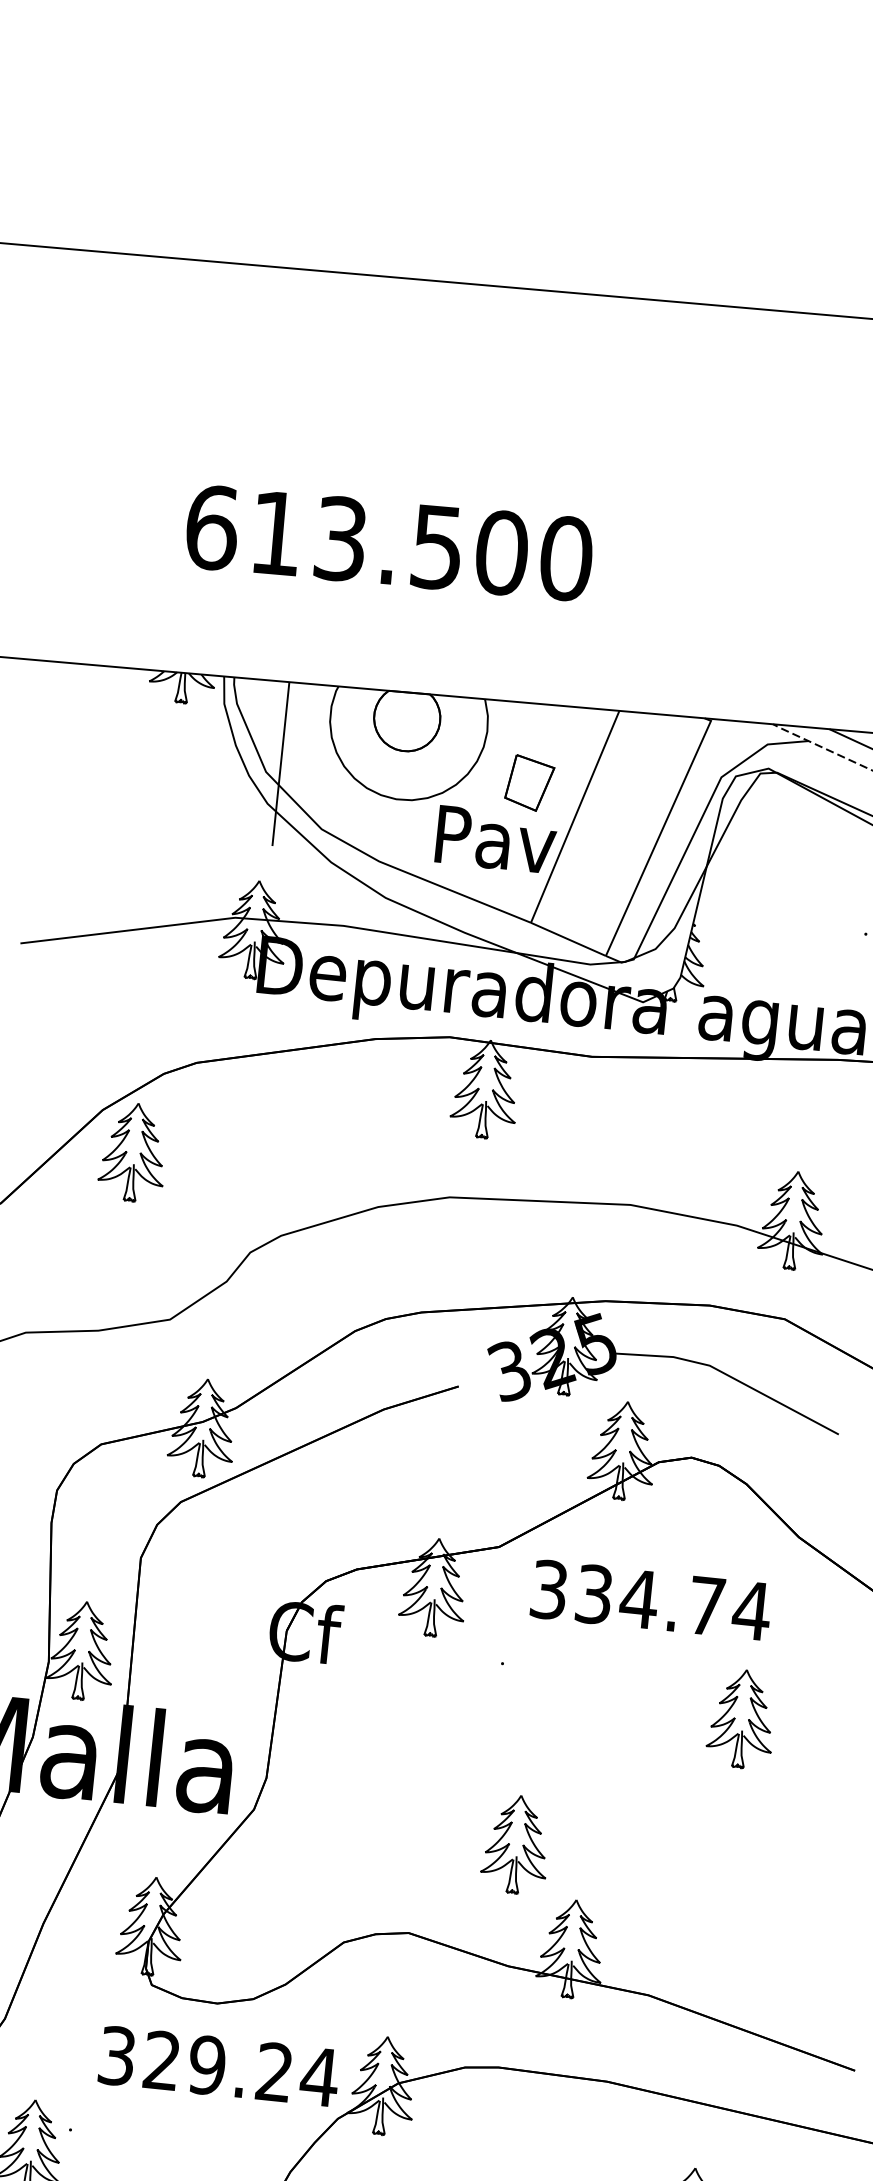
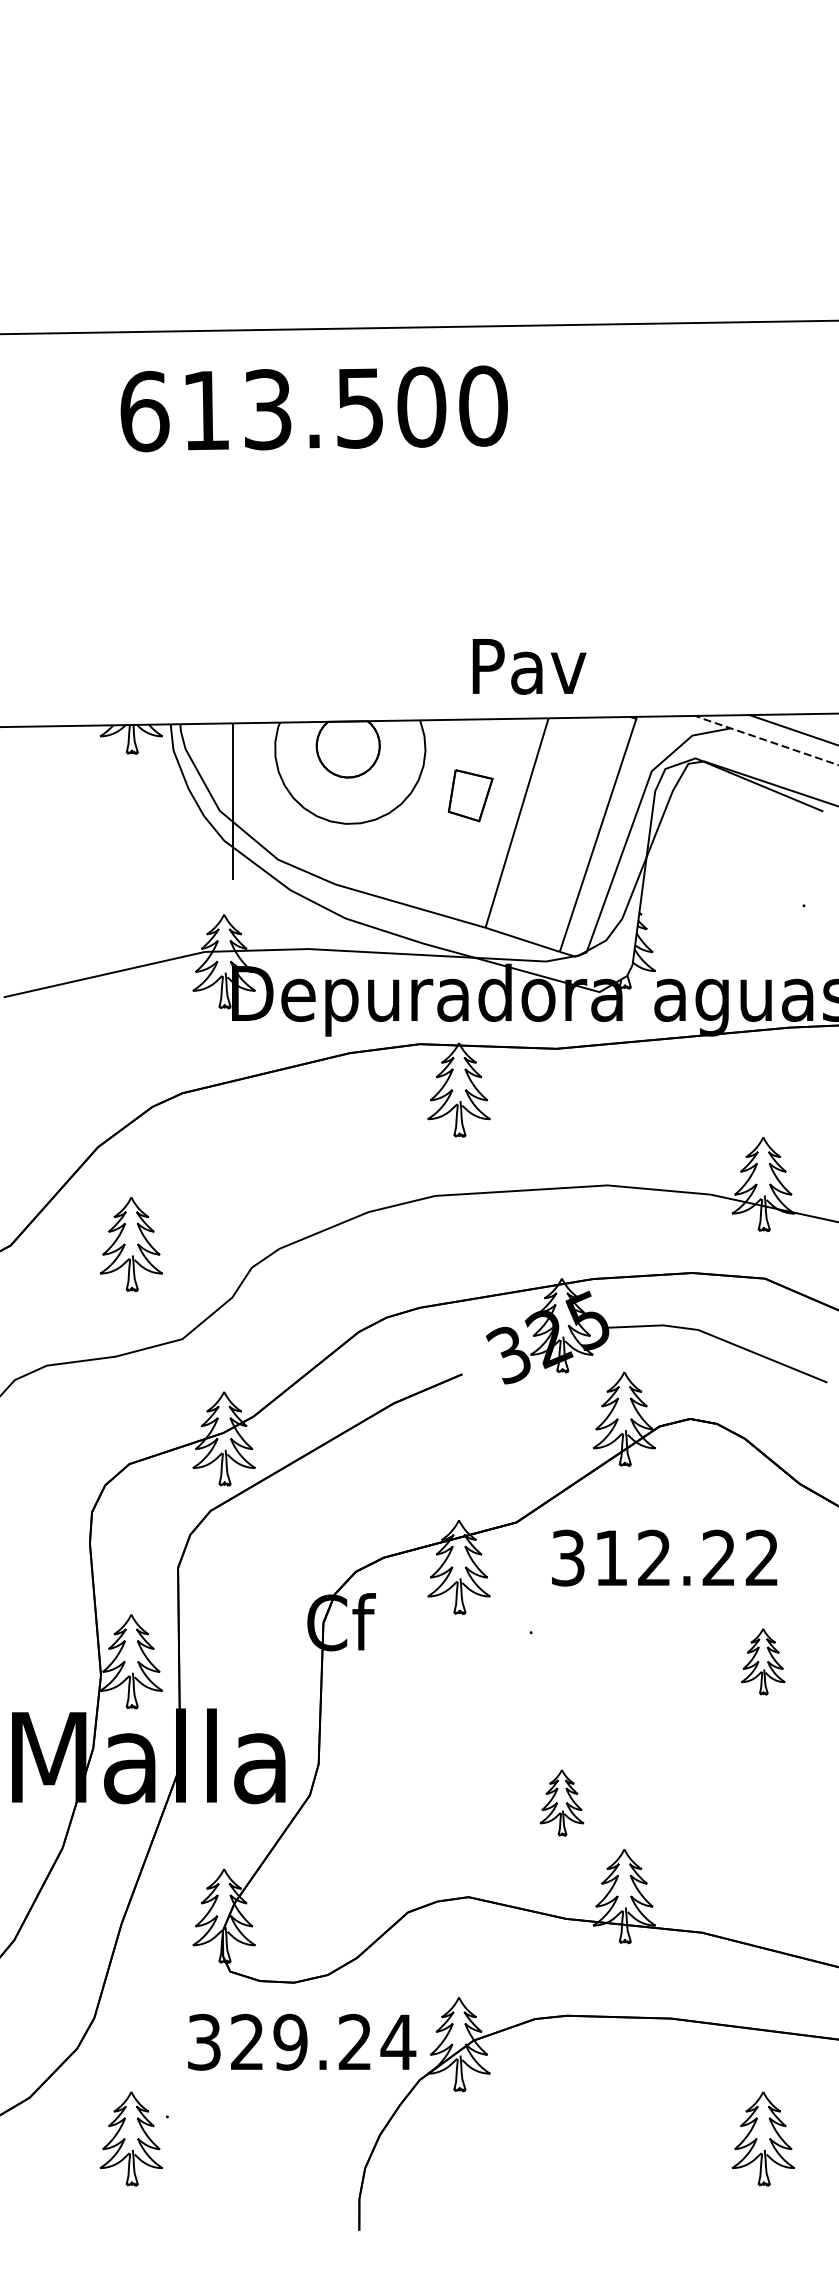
text: (388, 542) -> (313, 408), moved
text: (496, 839) -> (529, 666), moved
part: (132, 1152) -> (130, 1244), moved
text: (673, 1602) -> (687, 1557), 334.74 -> 312.22
part: (740, 1718) -> (762, 1661), size x0.7
part: (515, 1844) -> (561, 1802), size x0.7

